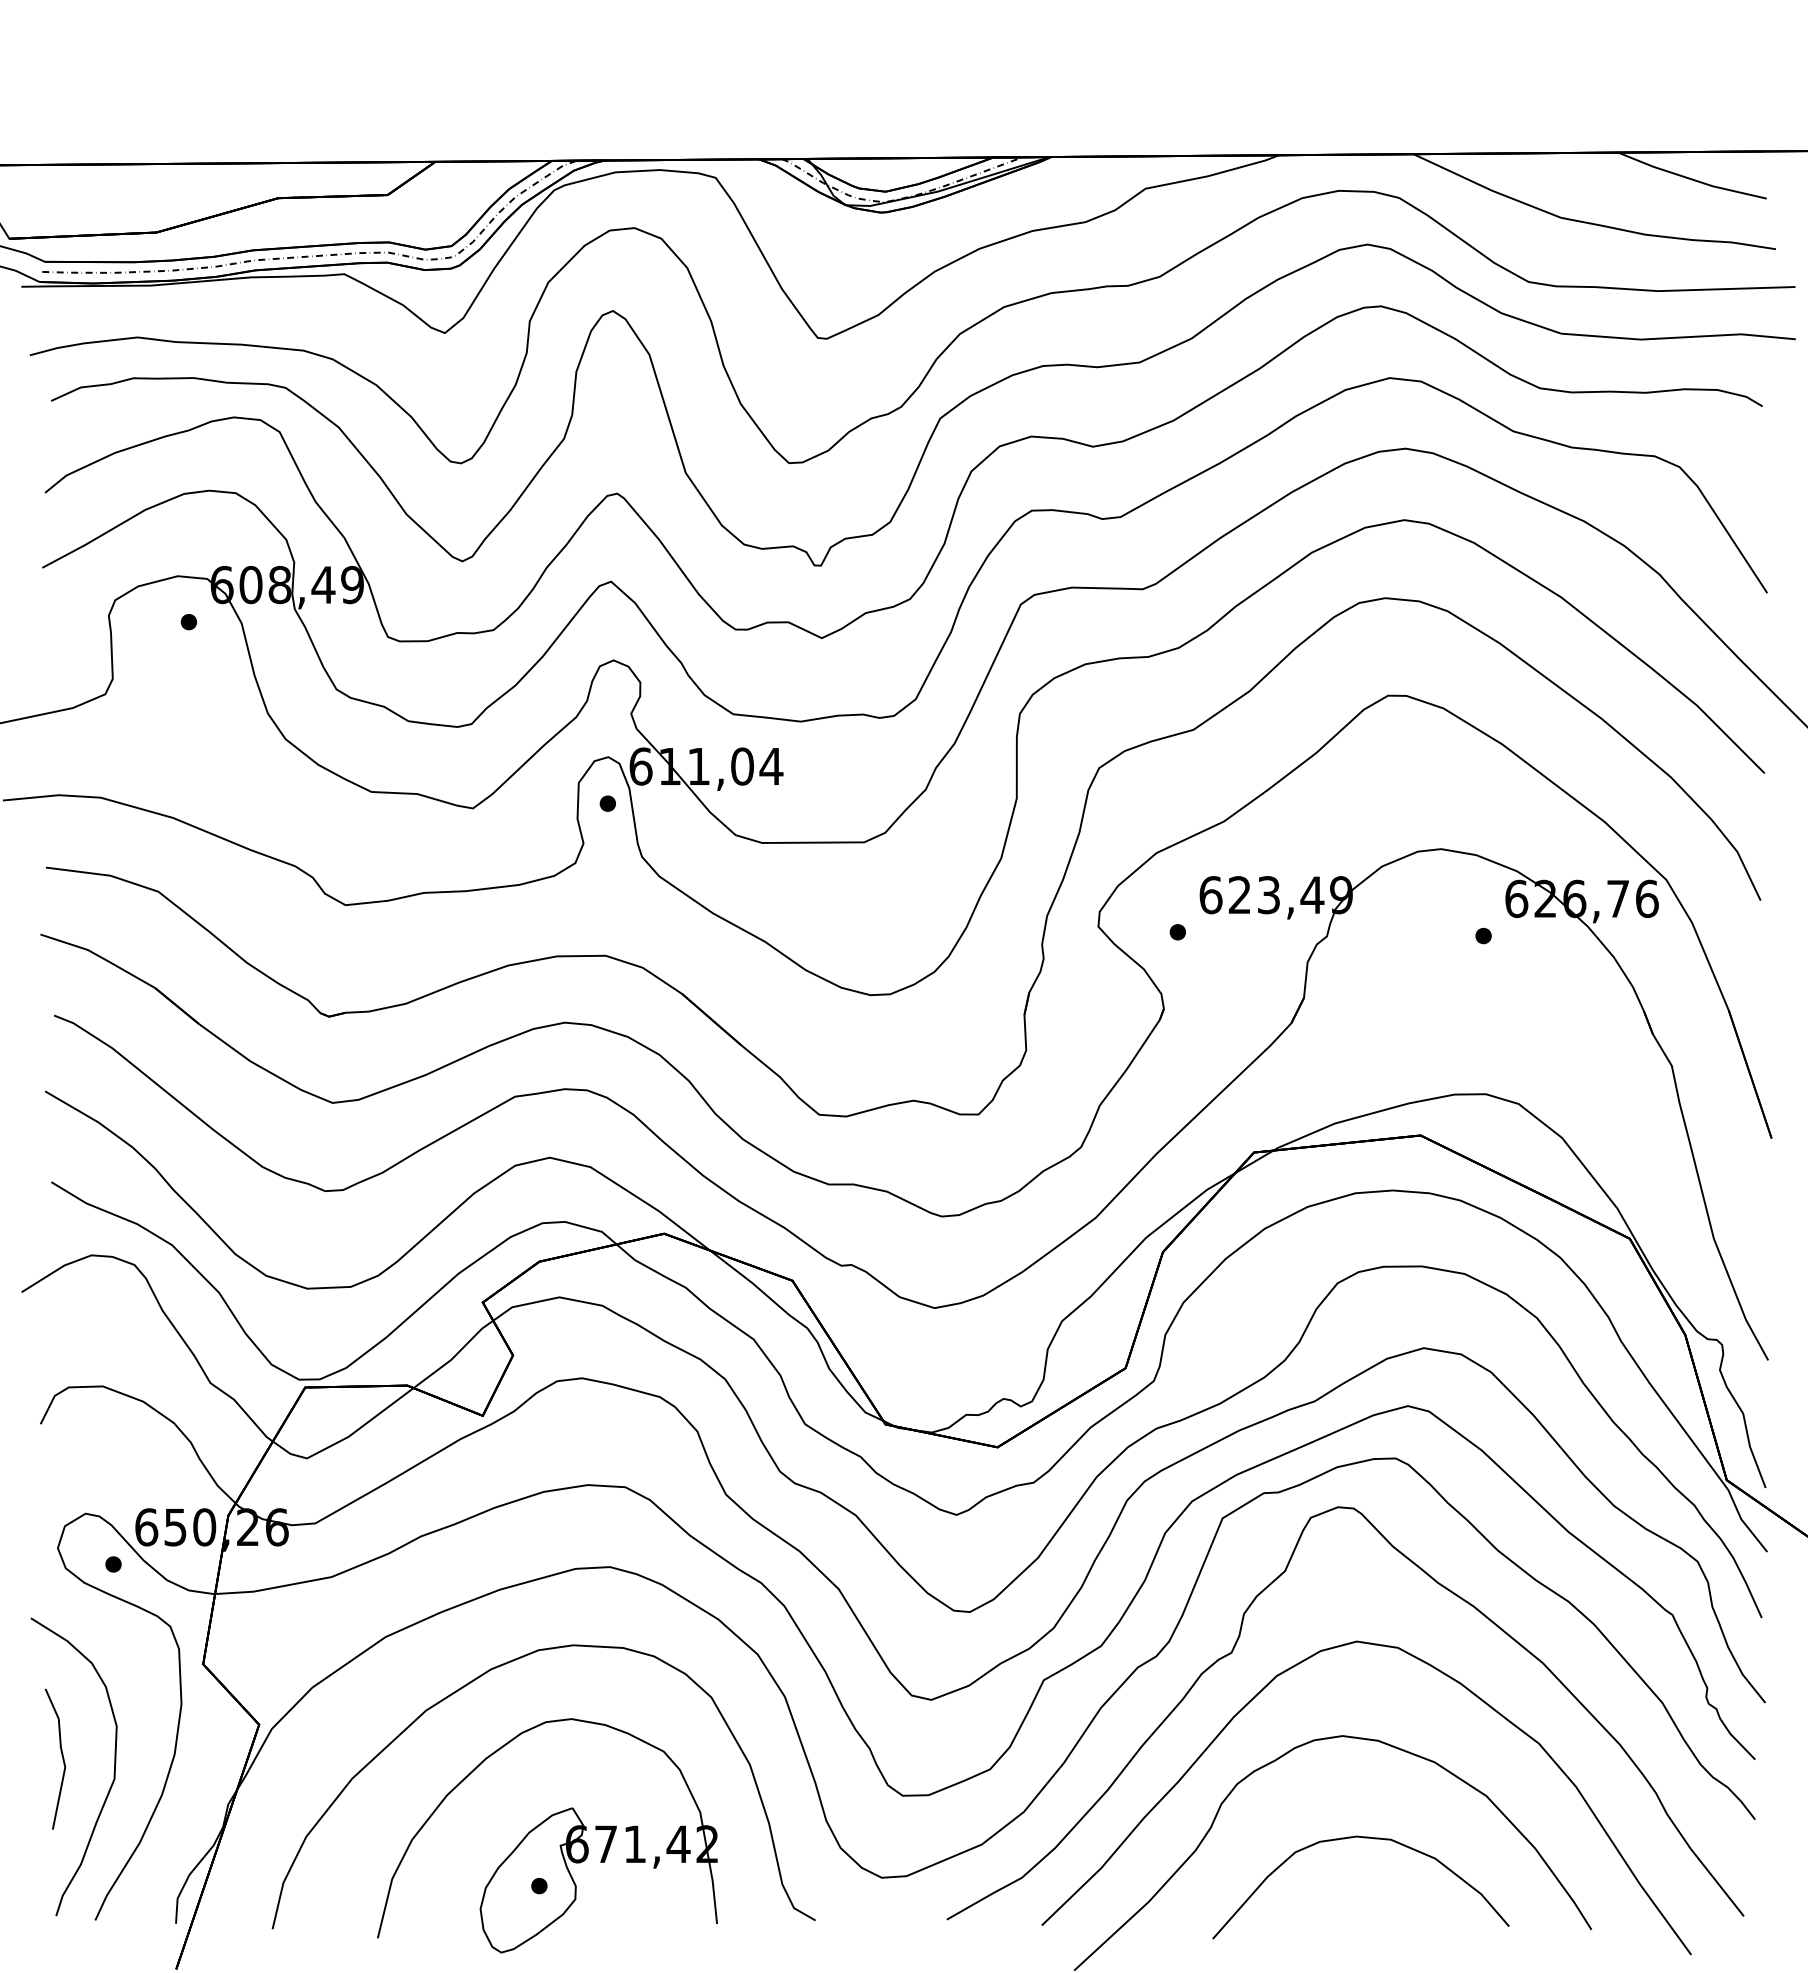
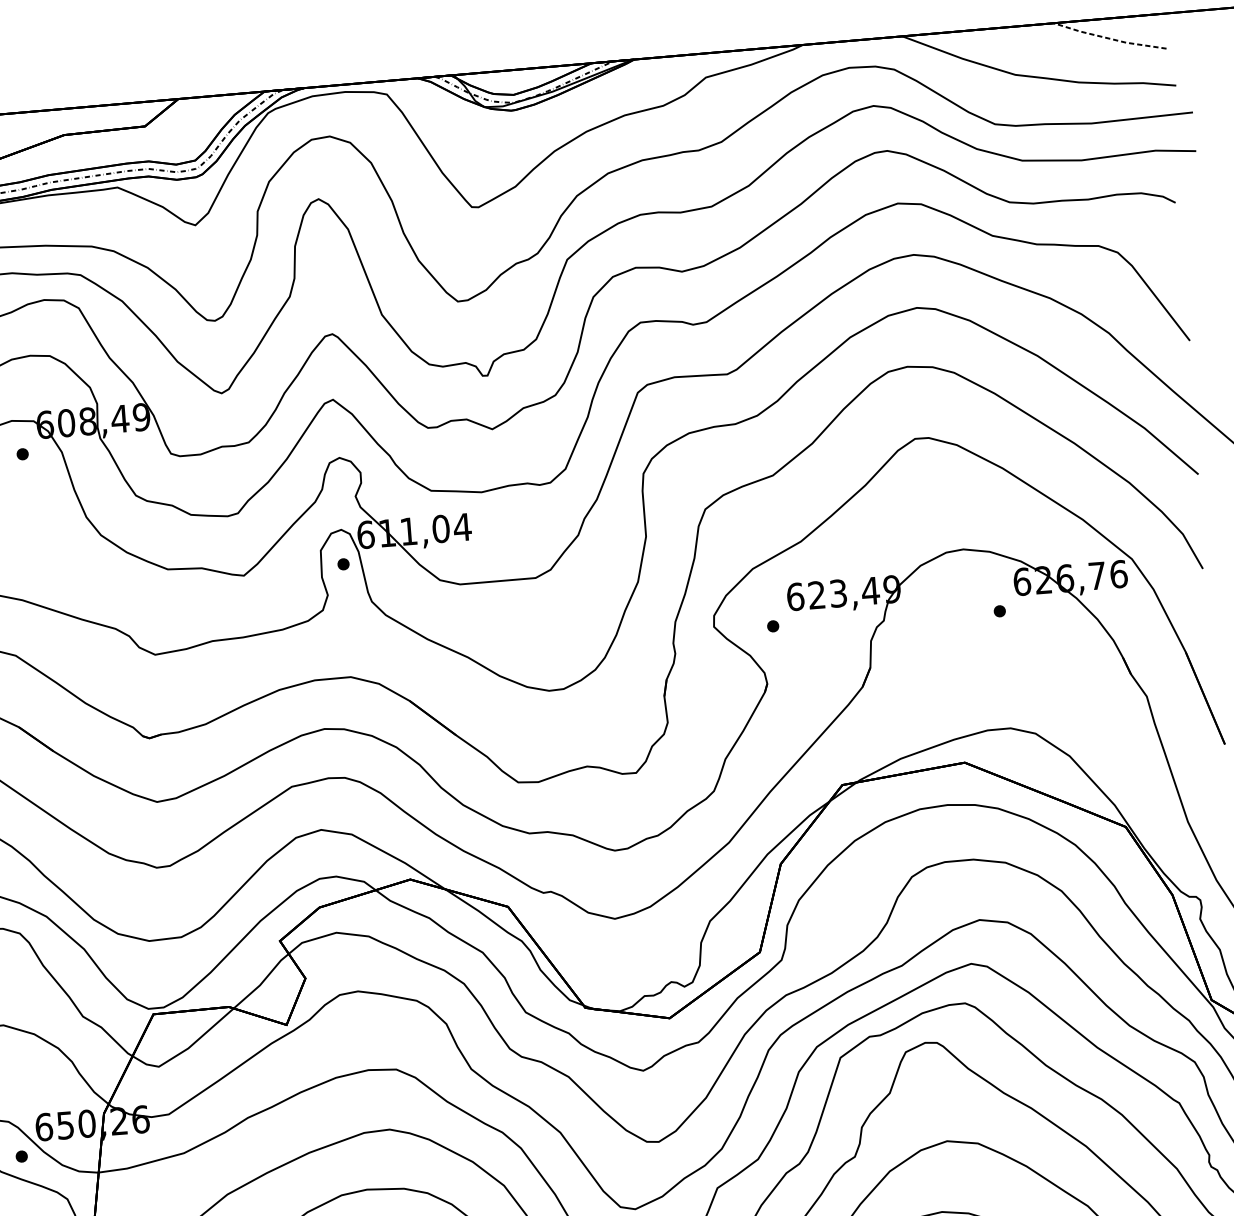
line: (1691, 179) -> (1109, 38), solid -> dashed

